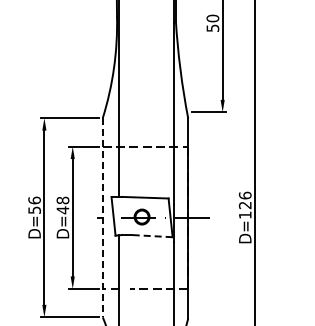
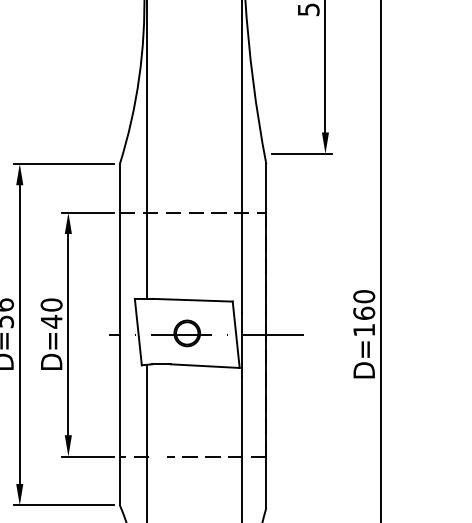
text: (62, 200) -> (50, 305), D=48 -> D=40
text: (244, 200) -> (362, 305), D=126 -> D=160
line: (102, 217) -> (119, 334), dashed -> solid
line: (152, 236) -> (205, 366), dashed -> solid

